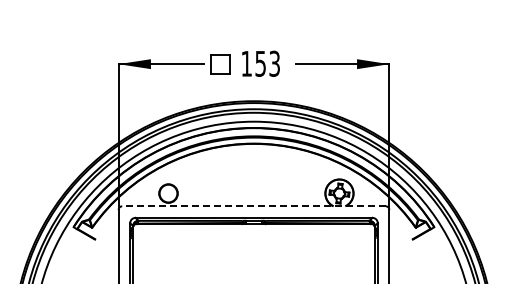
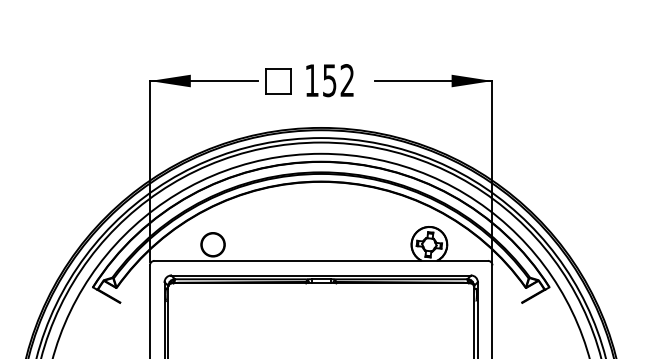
text: (274, 63) -> (347, 80), 153 -> 152
line: (253, 206) -> (320, 261), dashed -> solid

